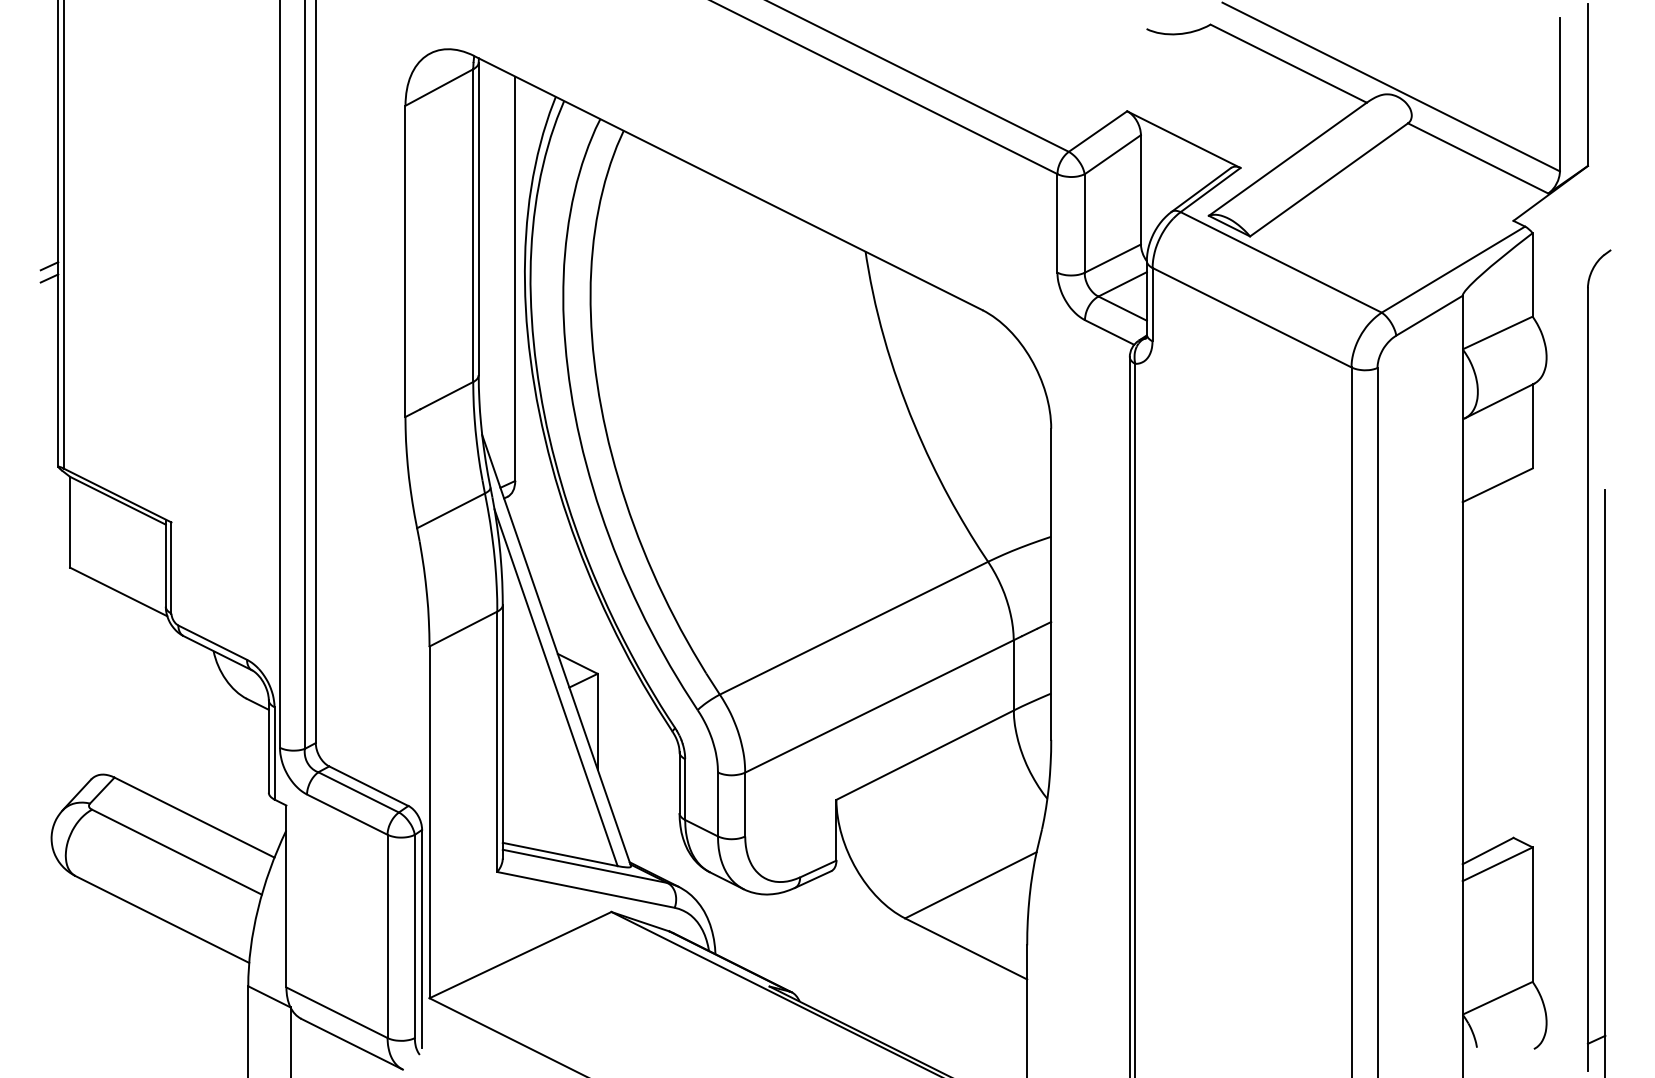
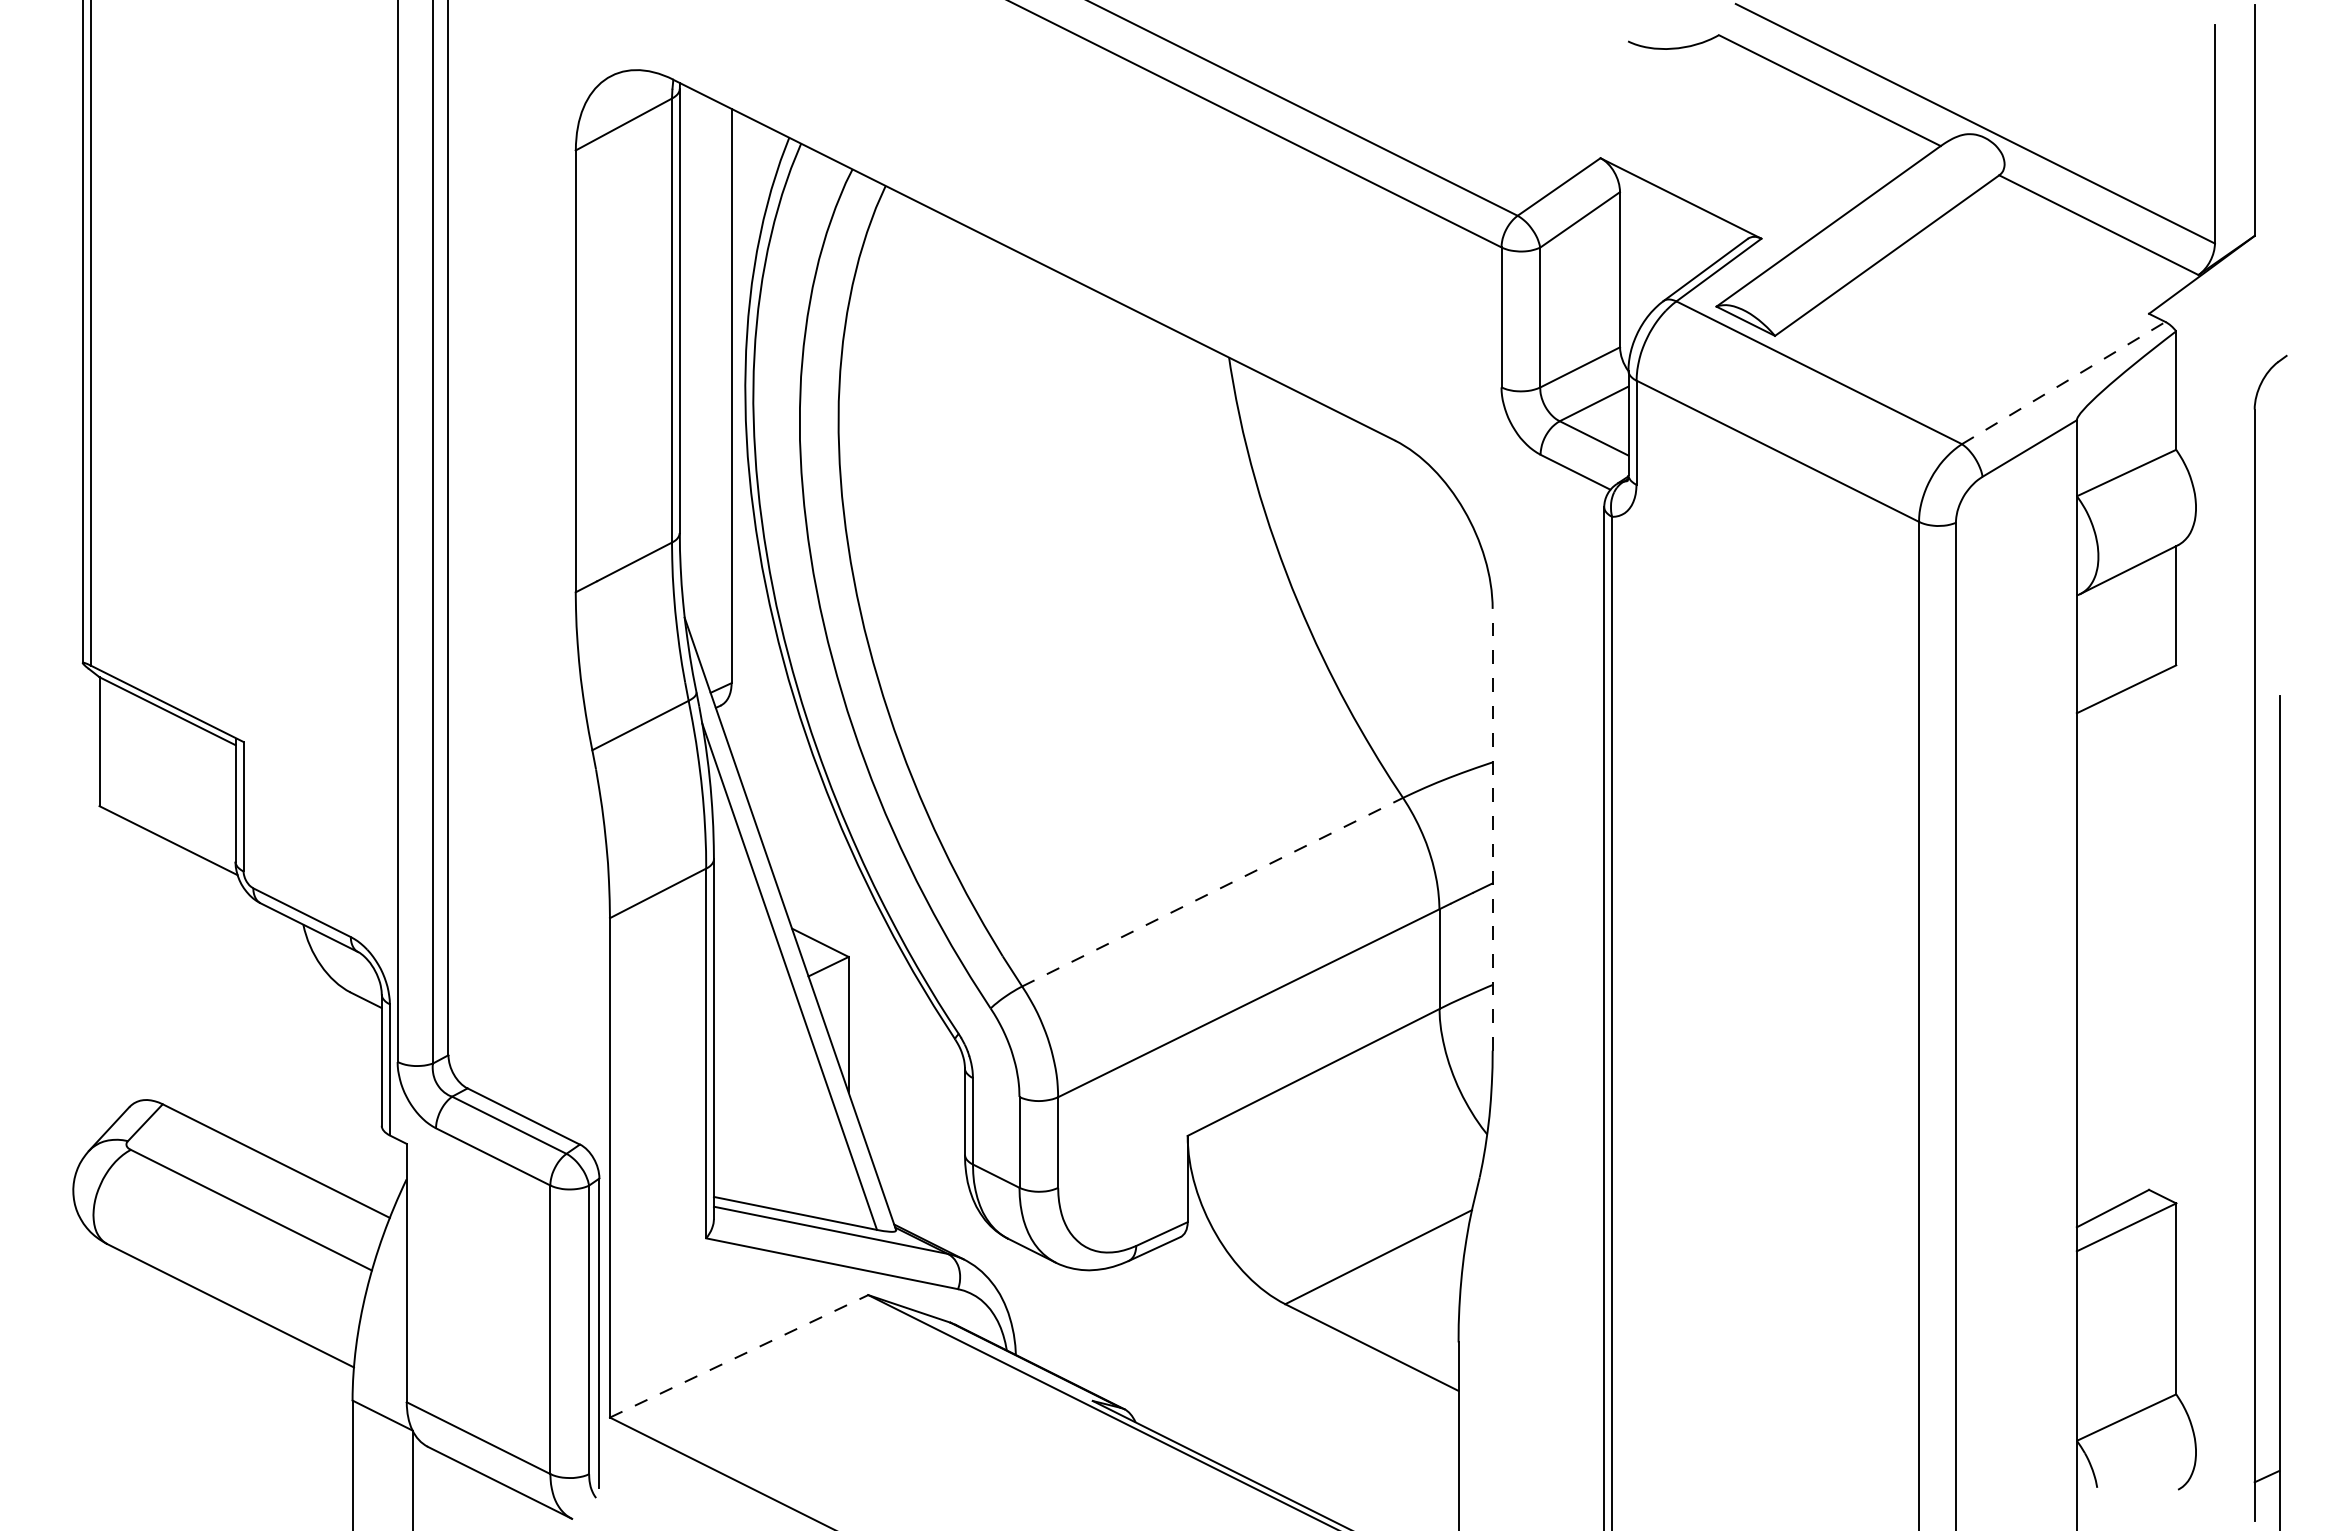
line: (48, 265) -> (69, 377), removed
line: (1453, 269) -> (2063, 383), solid -> dashed
line: (48, 278) -> (69, 395), removed
line: (1051, 584) -> (1492, 829), solid -> dashed
line: (853, 628) -> (1212, 892), solid -> dashed
line: (520, 955) -> (739, 1356), solid -> dashed

